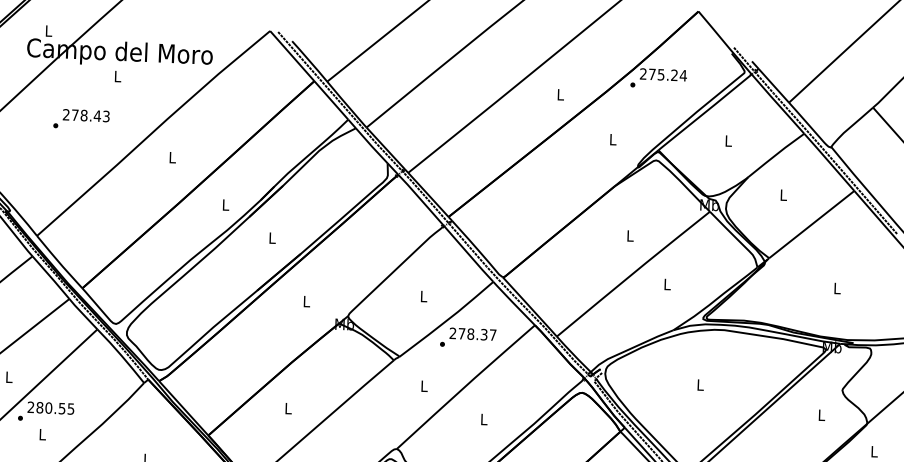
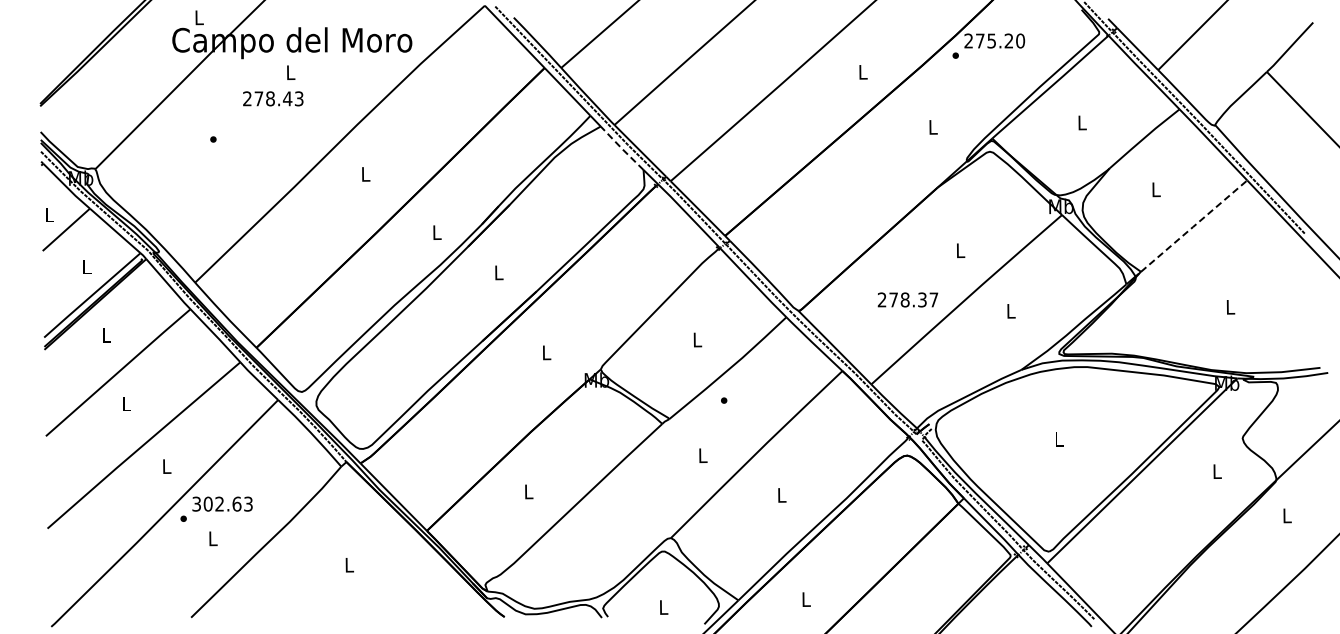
text: (683, 75) -> (1020, 40), 275.24 -> 275.20
text: (86, 115) -> (273, 98), moved
line: (372, 145) -> (622, 148), solid -> dashed
line: (811, 224) -> (1193, 226), solid -> dashed
text: (472, 333) -> (907, 299), moved
text: (51, 407) -> (222, 503), 280.55 -> 302.63

